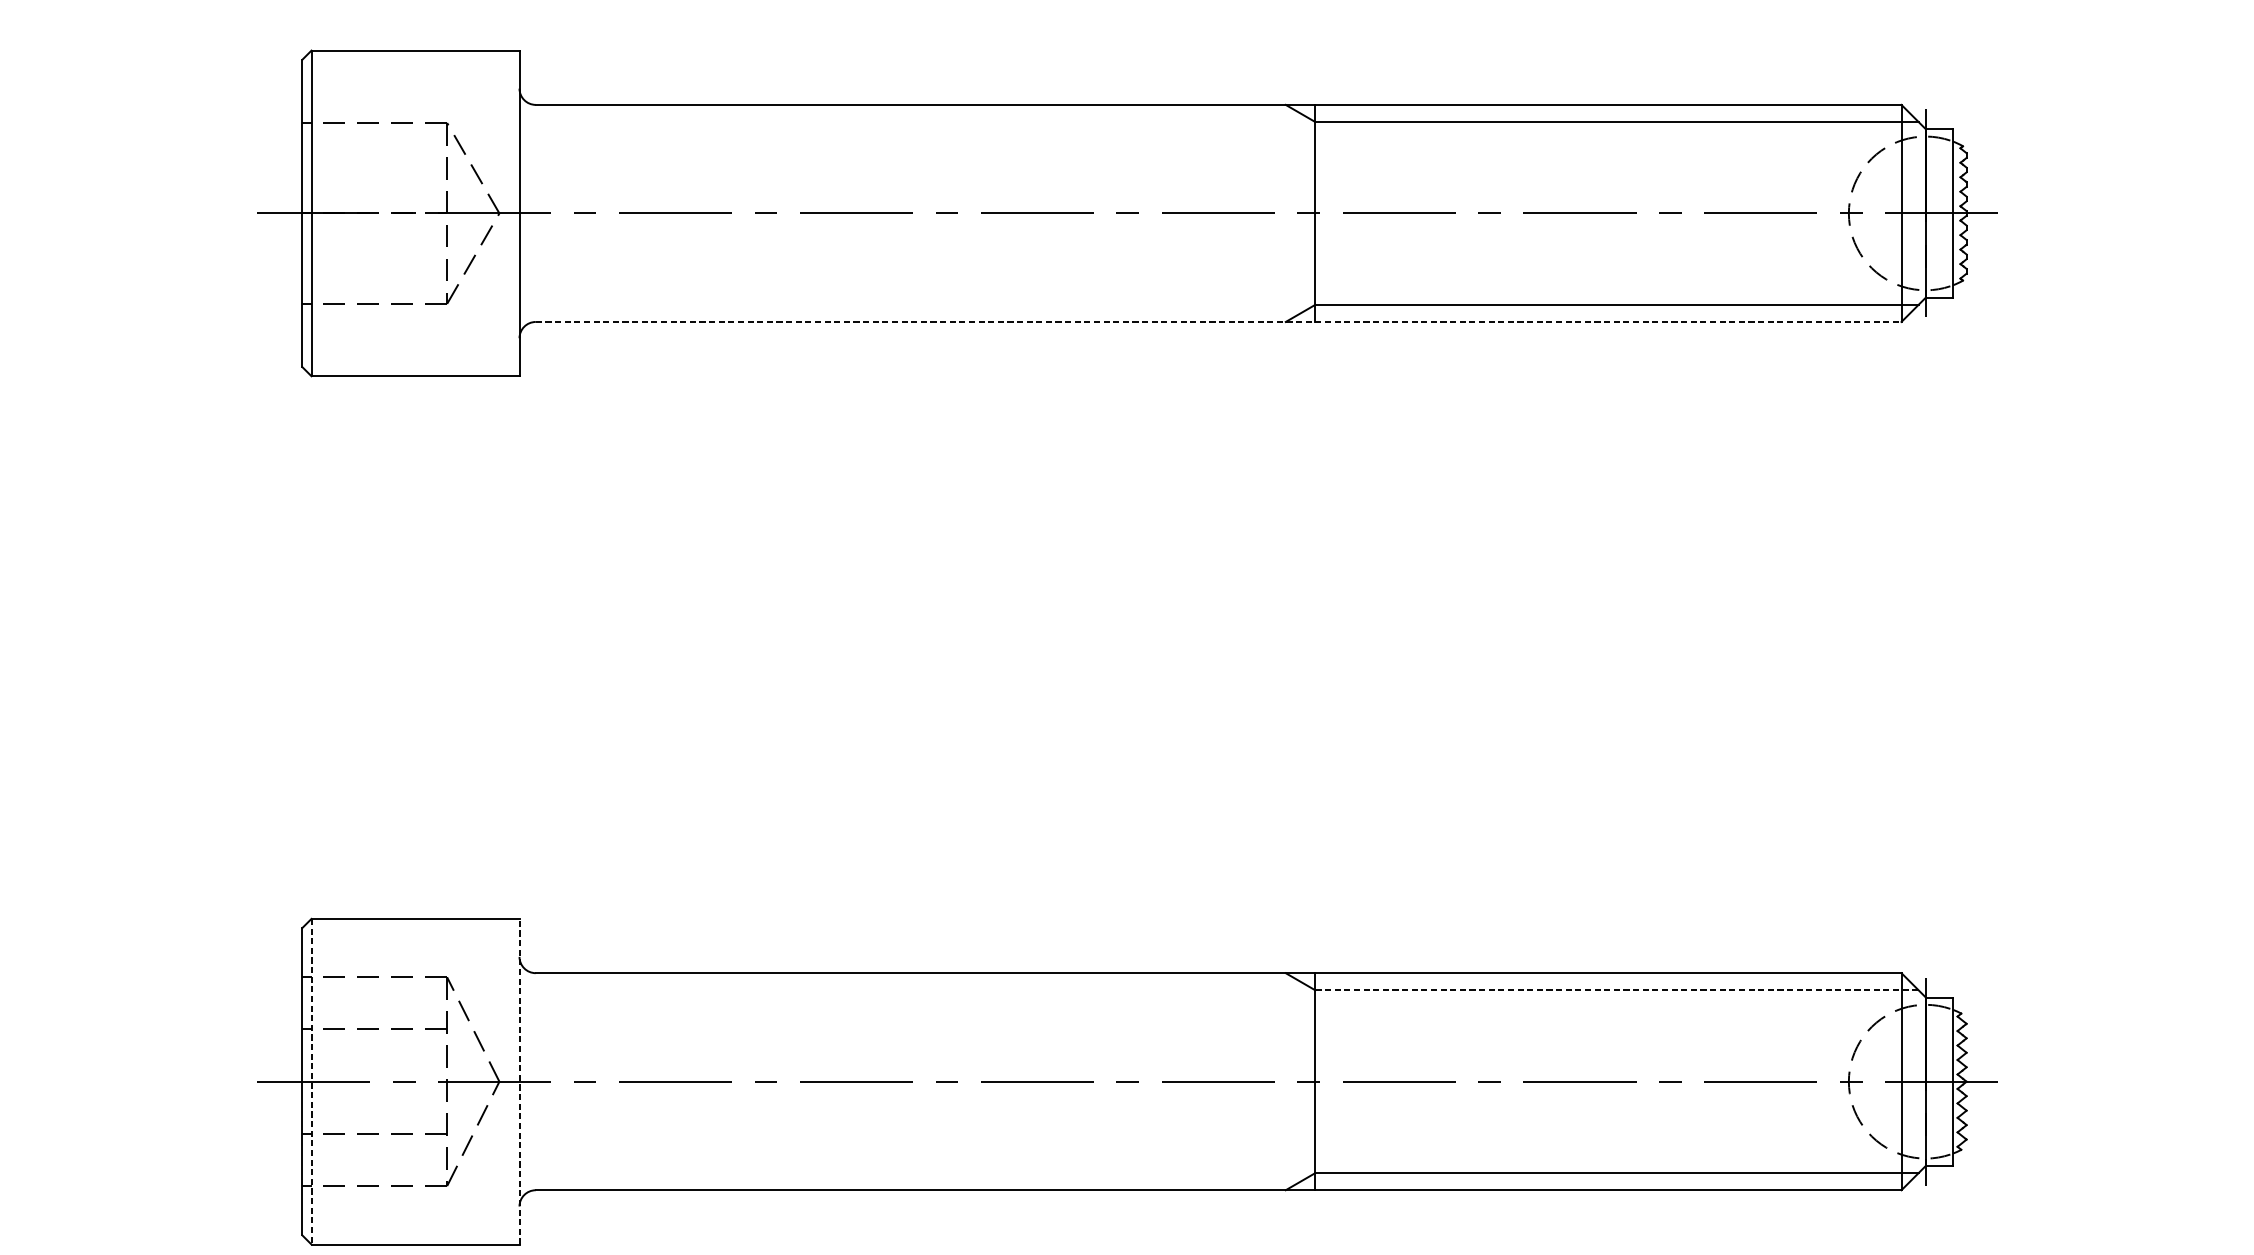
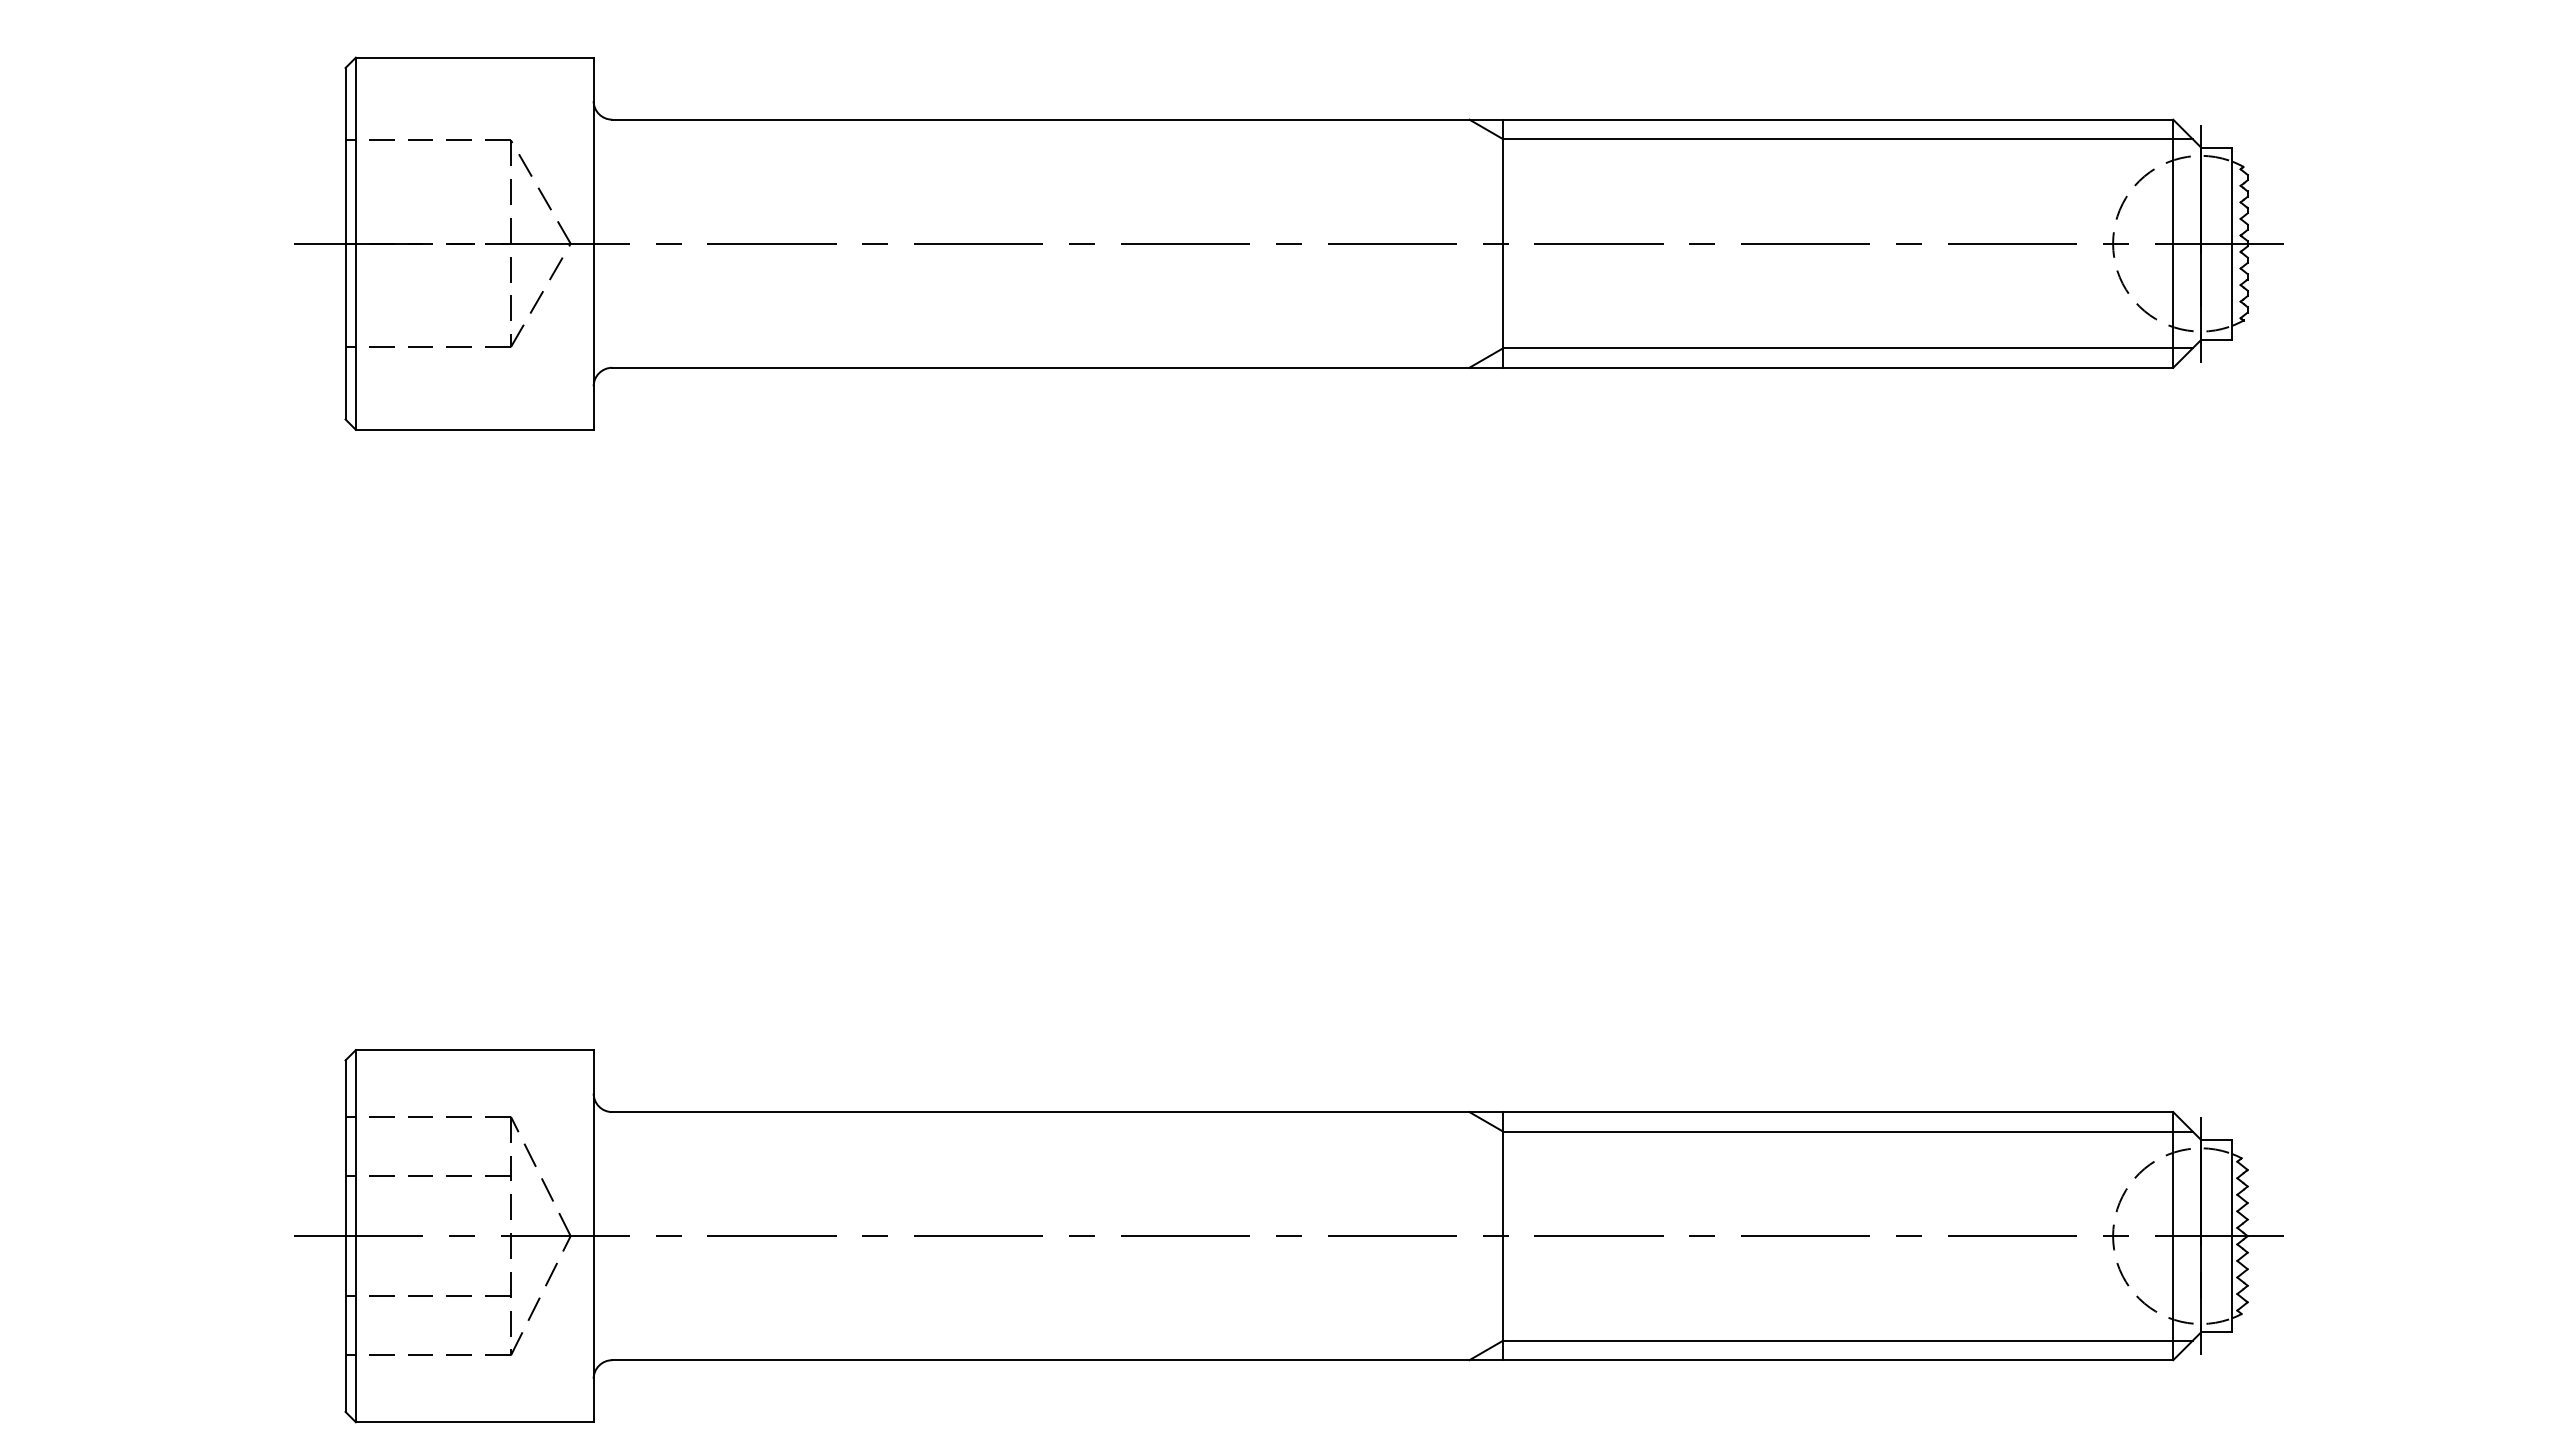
line: (1219, 321) -> (1393, 367), dashed -> solid
line: (1617, 990) -> (1848, 1131), dashed -> solid
line: (519, 1081) -> (593, 1235), dashed -> solid
line: (311, 1082) -> (355, 1236), dashed -> solid

